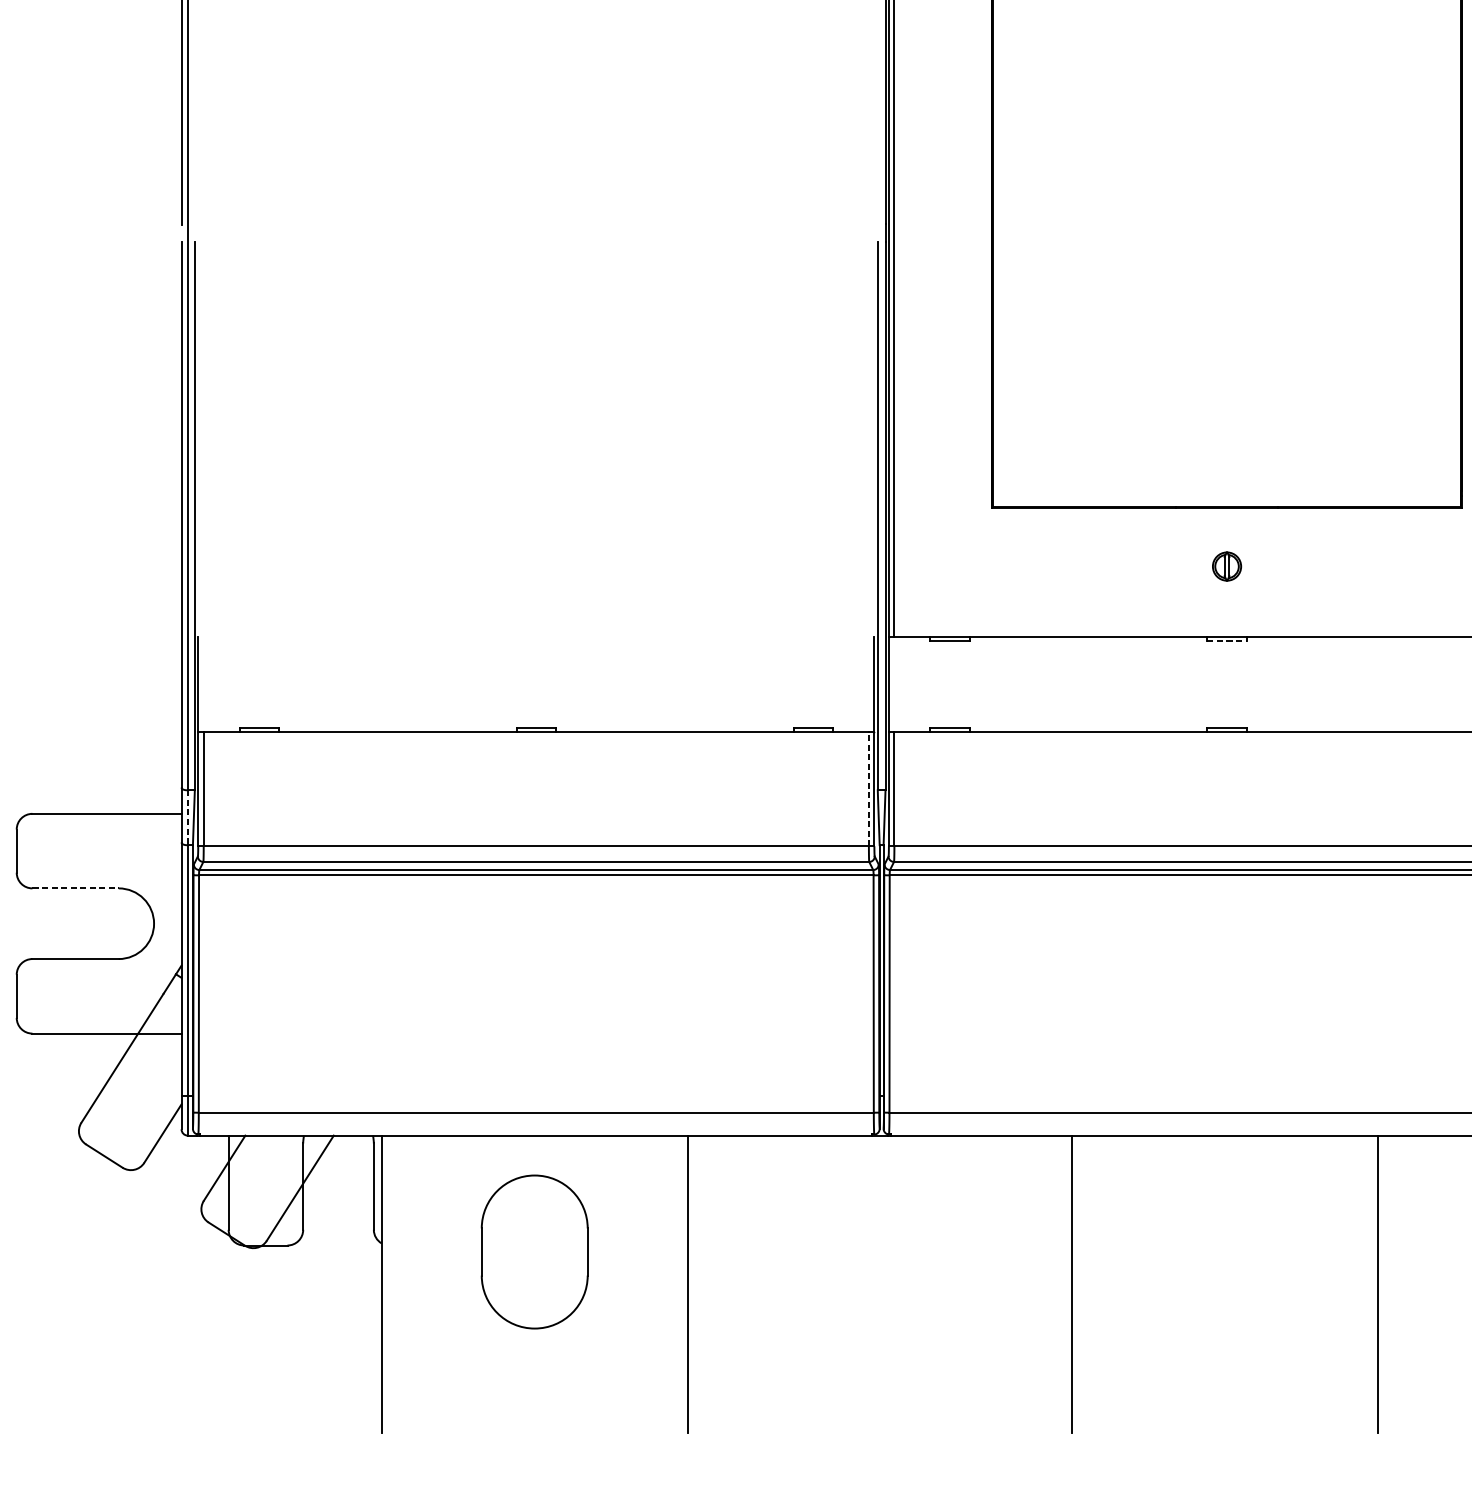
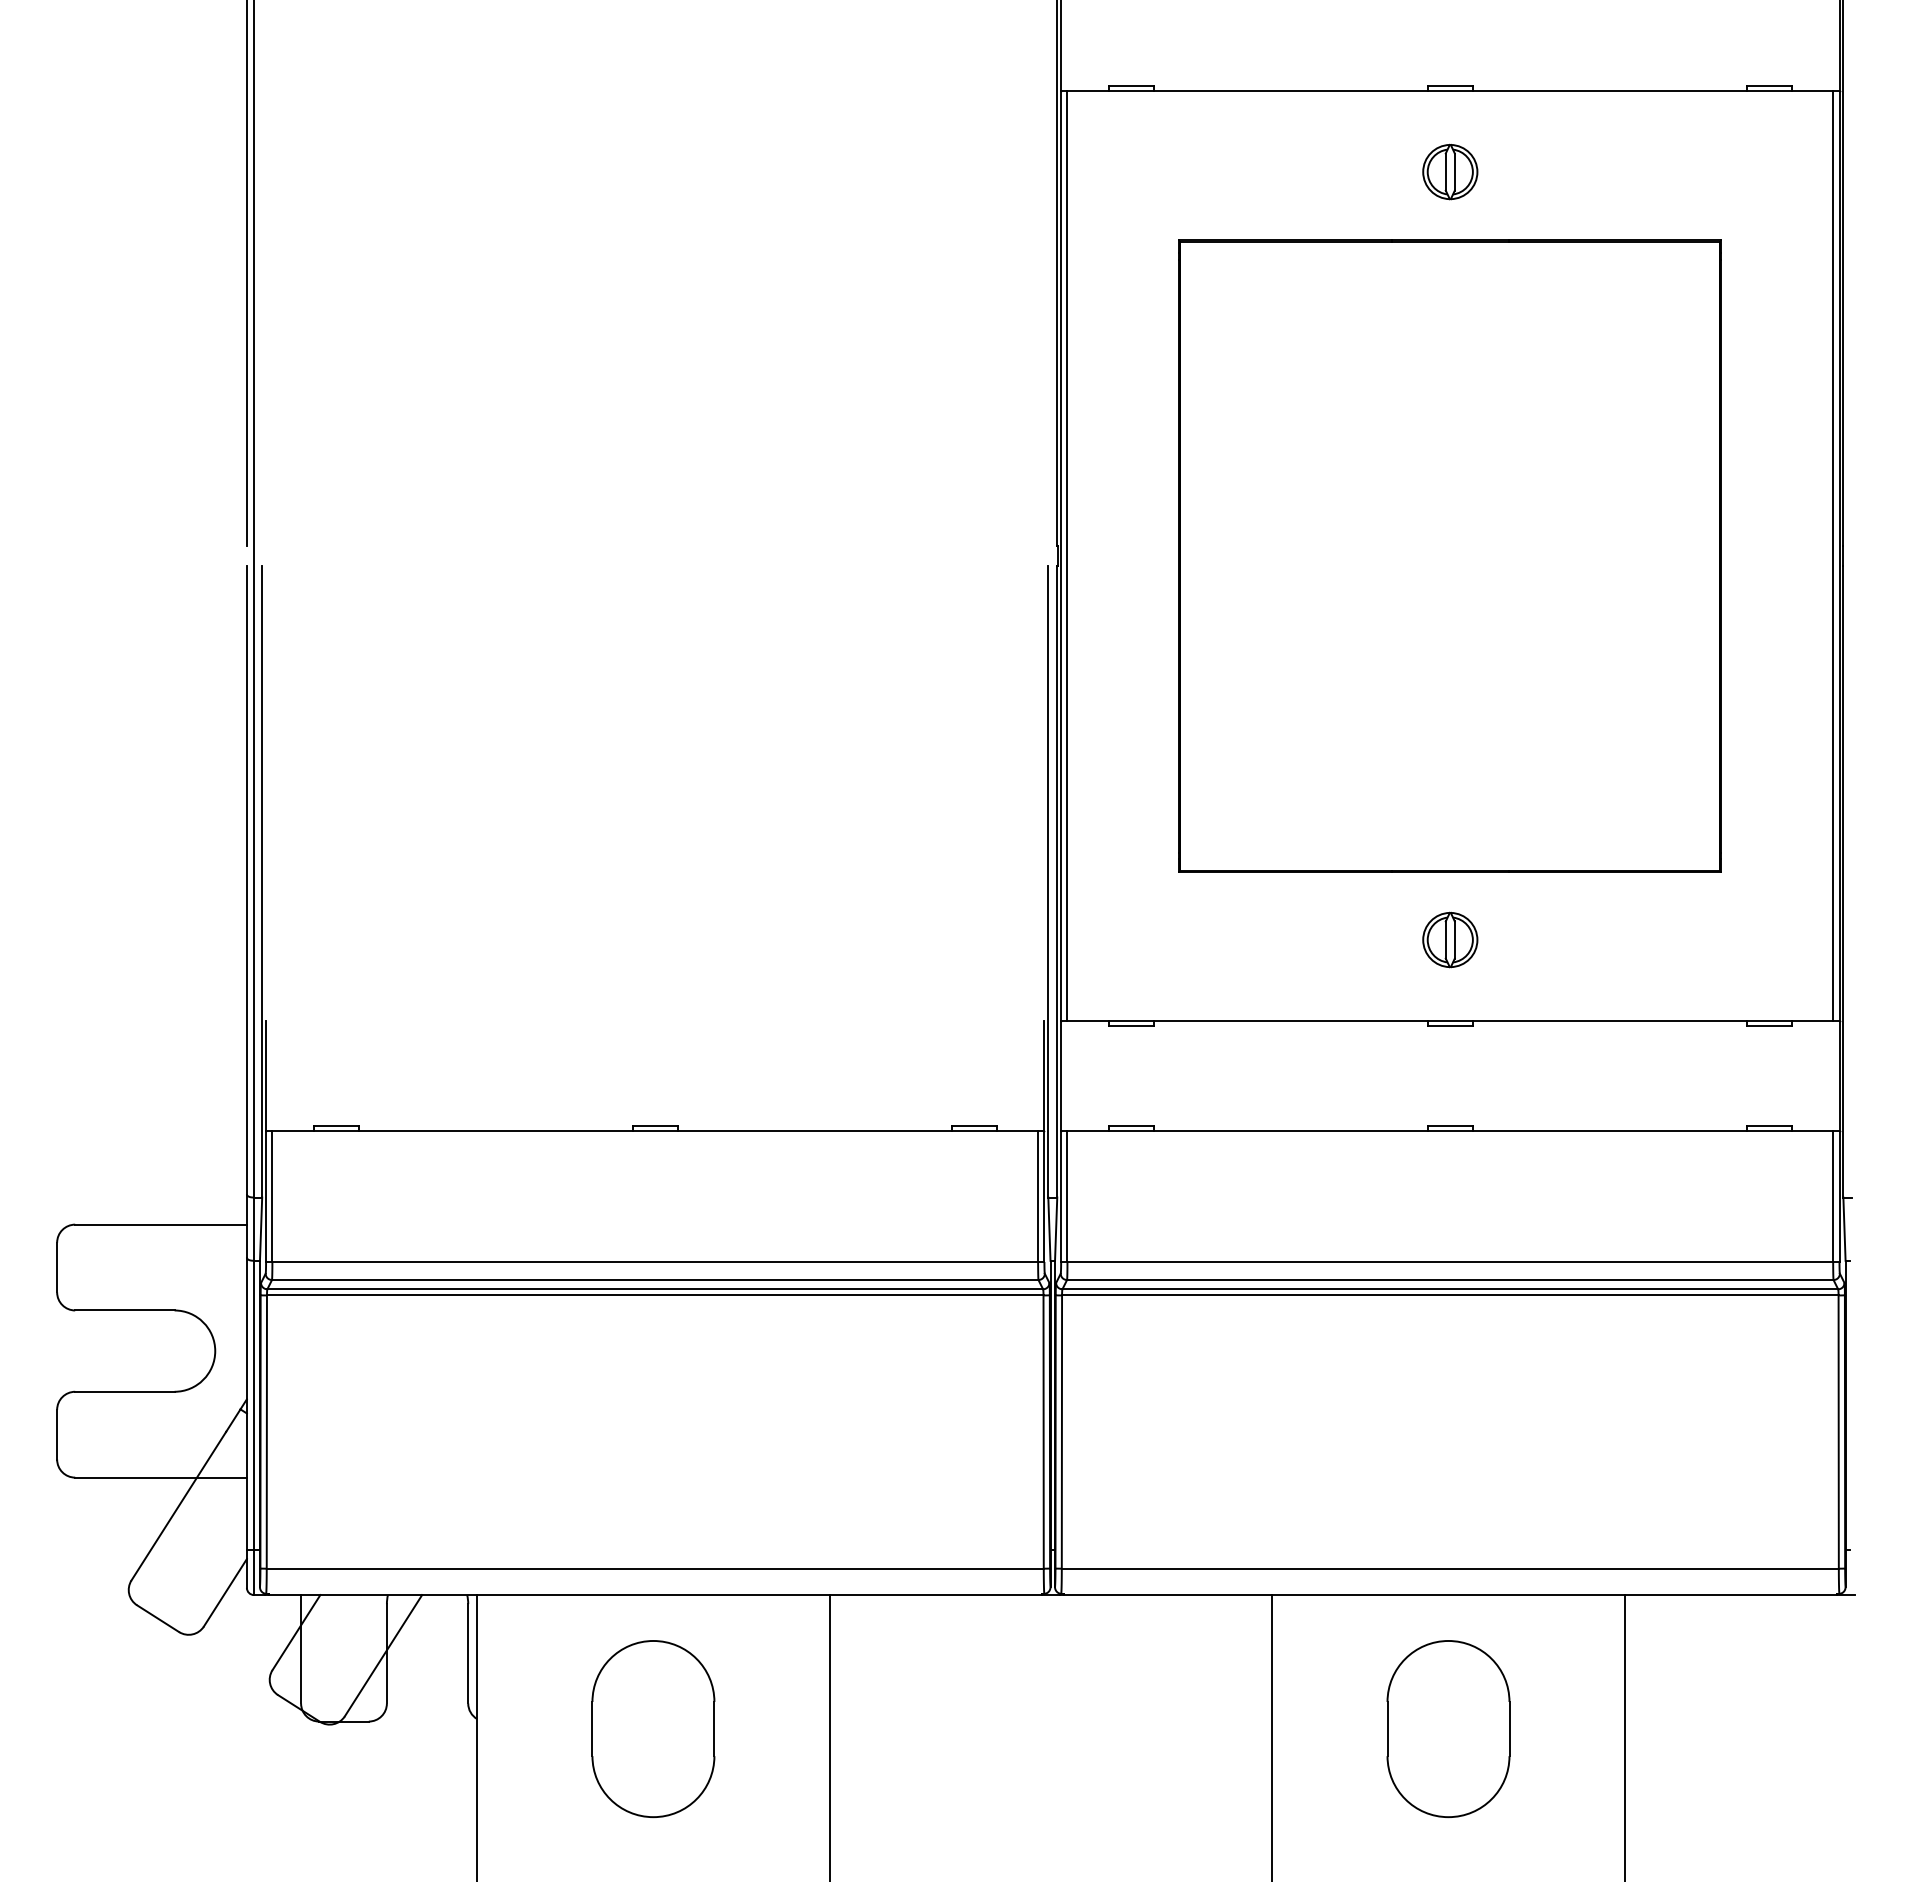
part: (1227, 566) -> (1450, 939), size x1.67
line: (1227, 640) -> (1450, 1025), dashed -> solid
line: (869, 789) -> (1038, 1196), dashed -> solid
line: (188, 818) -> (254, 1229), dashed -> solid
line: (75, 888) -> (124, 1310), dashed -> solid
part: (1225, 1252) -> (1448, 1729), added

